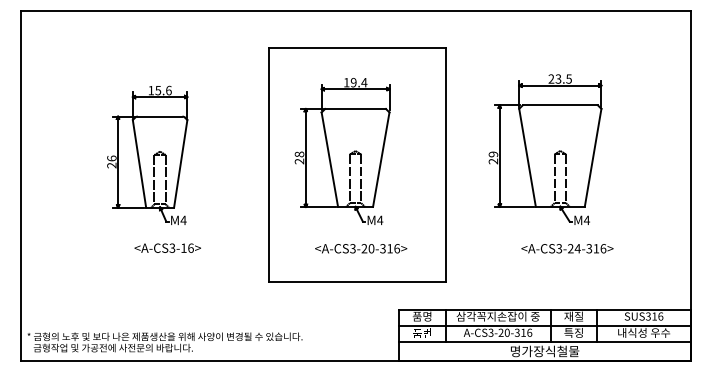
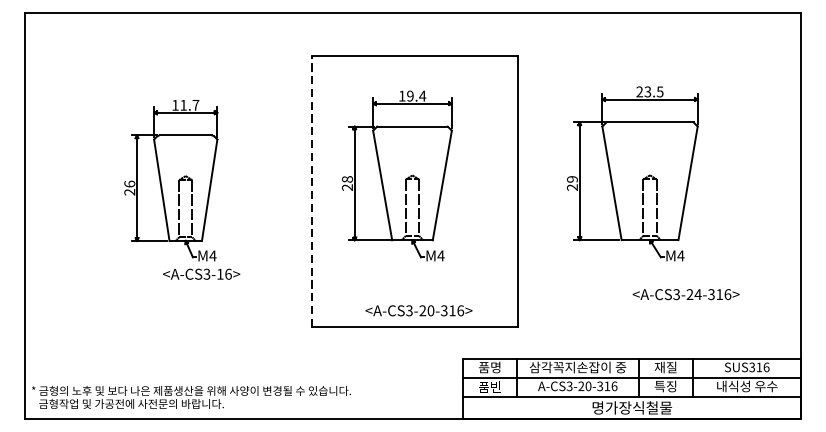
text: (163, 90) -> (189, 105), 15.6 -> 11.7
line: (269, 164) -> (312, 191), solid -> dashed
text: (167, 247) -> (201, 273), moved
text: (361, 248) -> (419, 310), moved
text: (567, 248) -> (686, 294), moved

